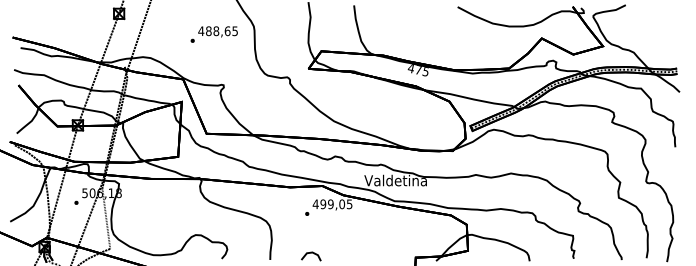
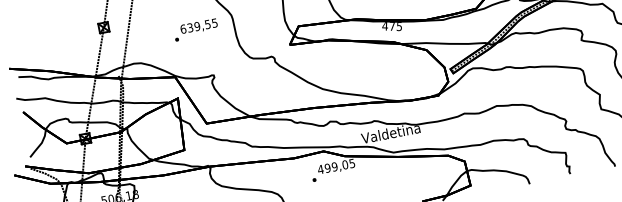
text: (214, 31) -> (195, 27), 488,65 -> 639,55

